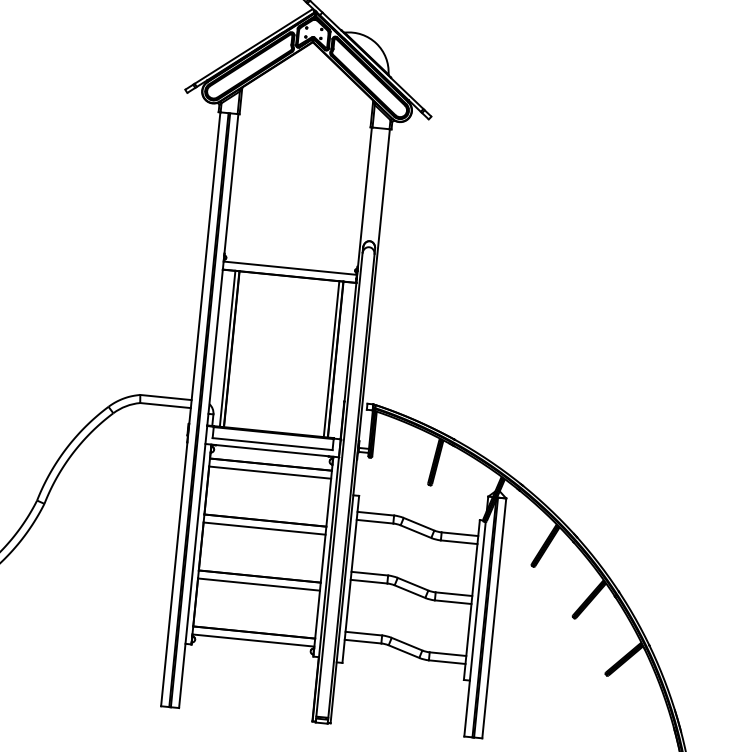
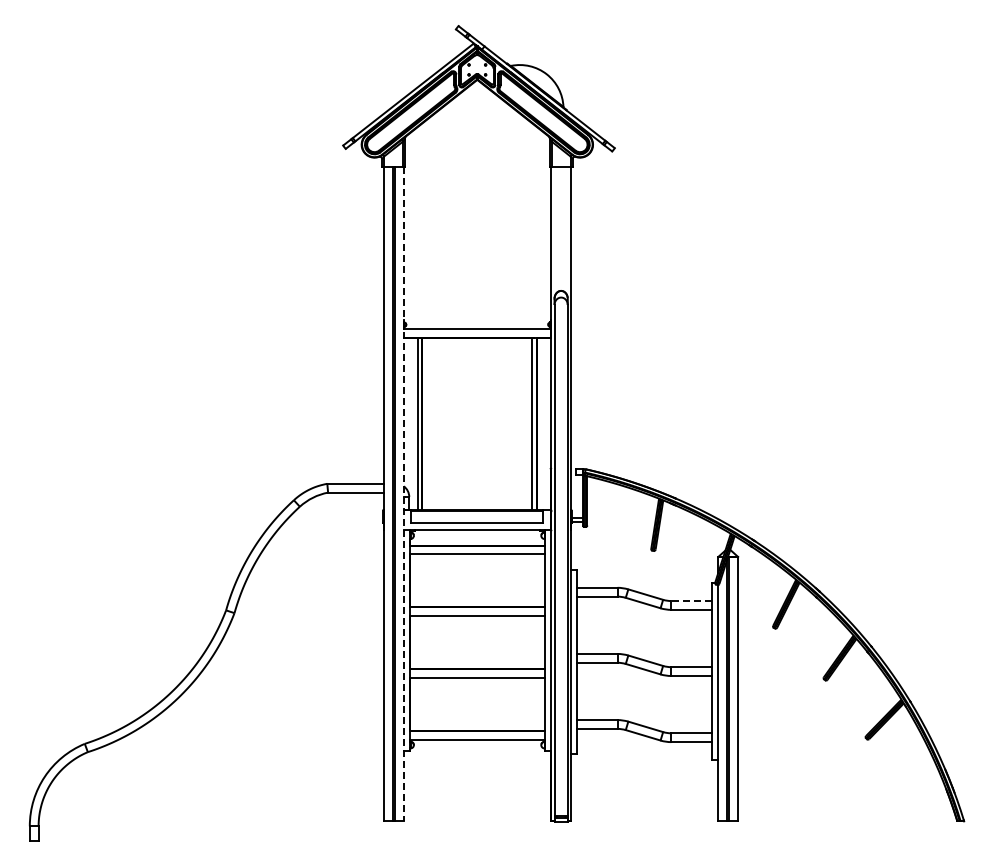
line: (208, 411) -> (403, 494), solid -> dashed
line: (459, 534) -> (691, 601), solid -> dashed

